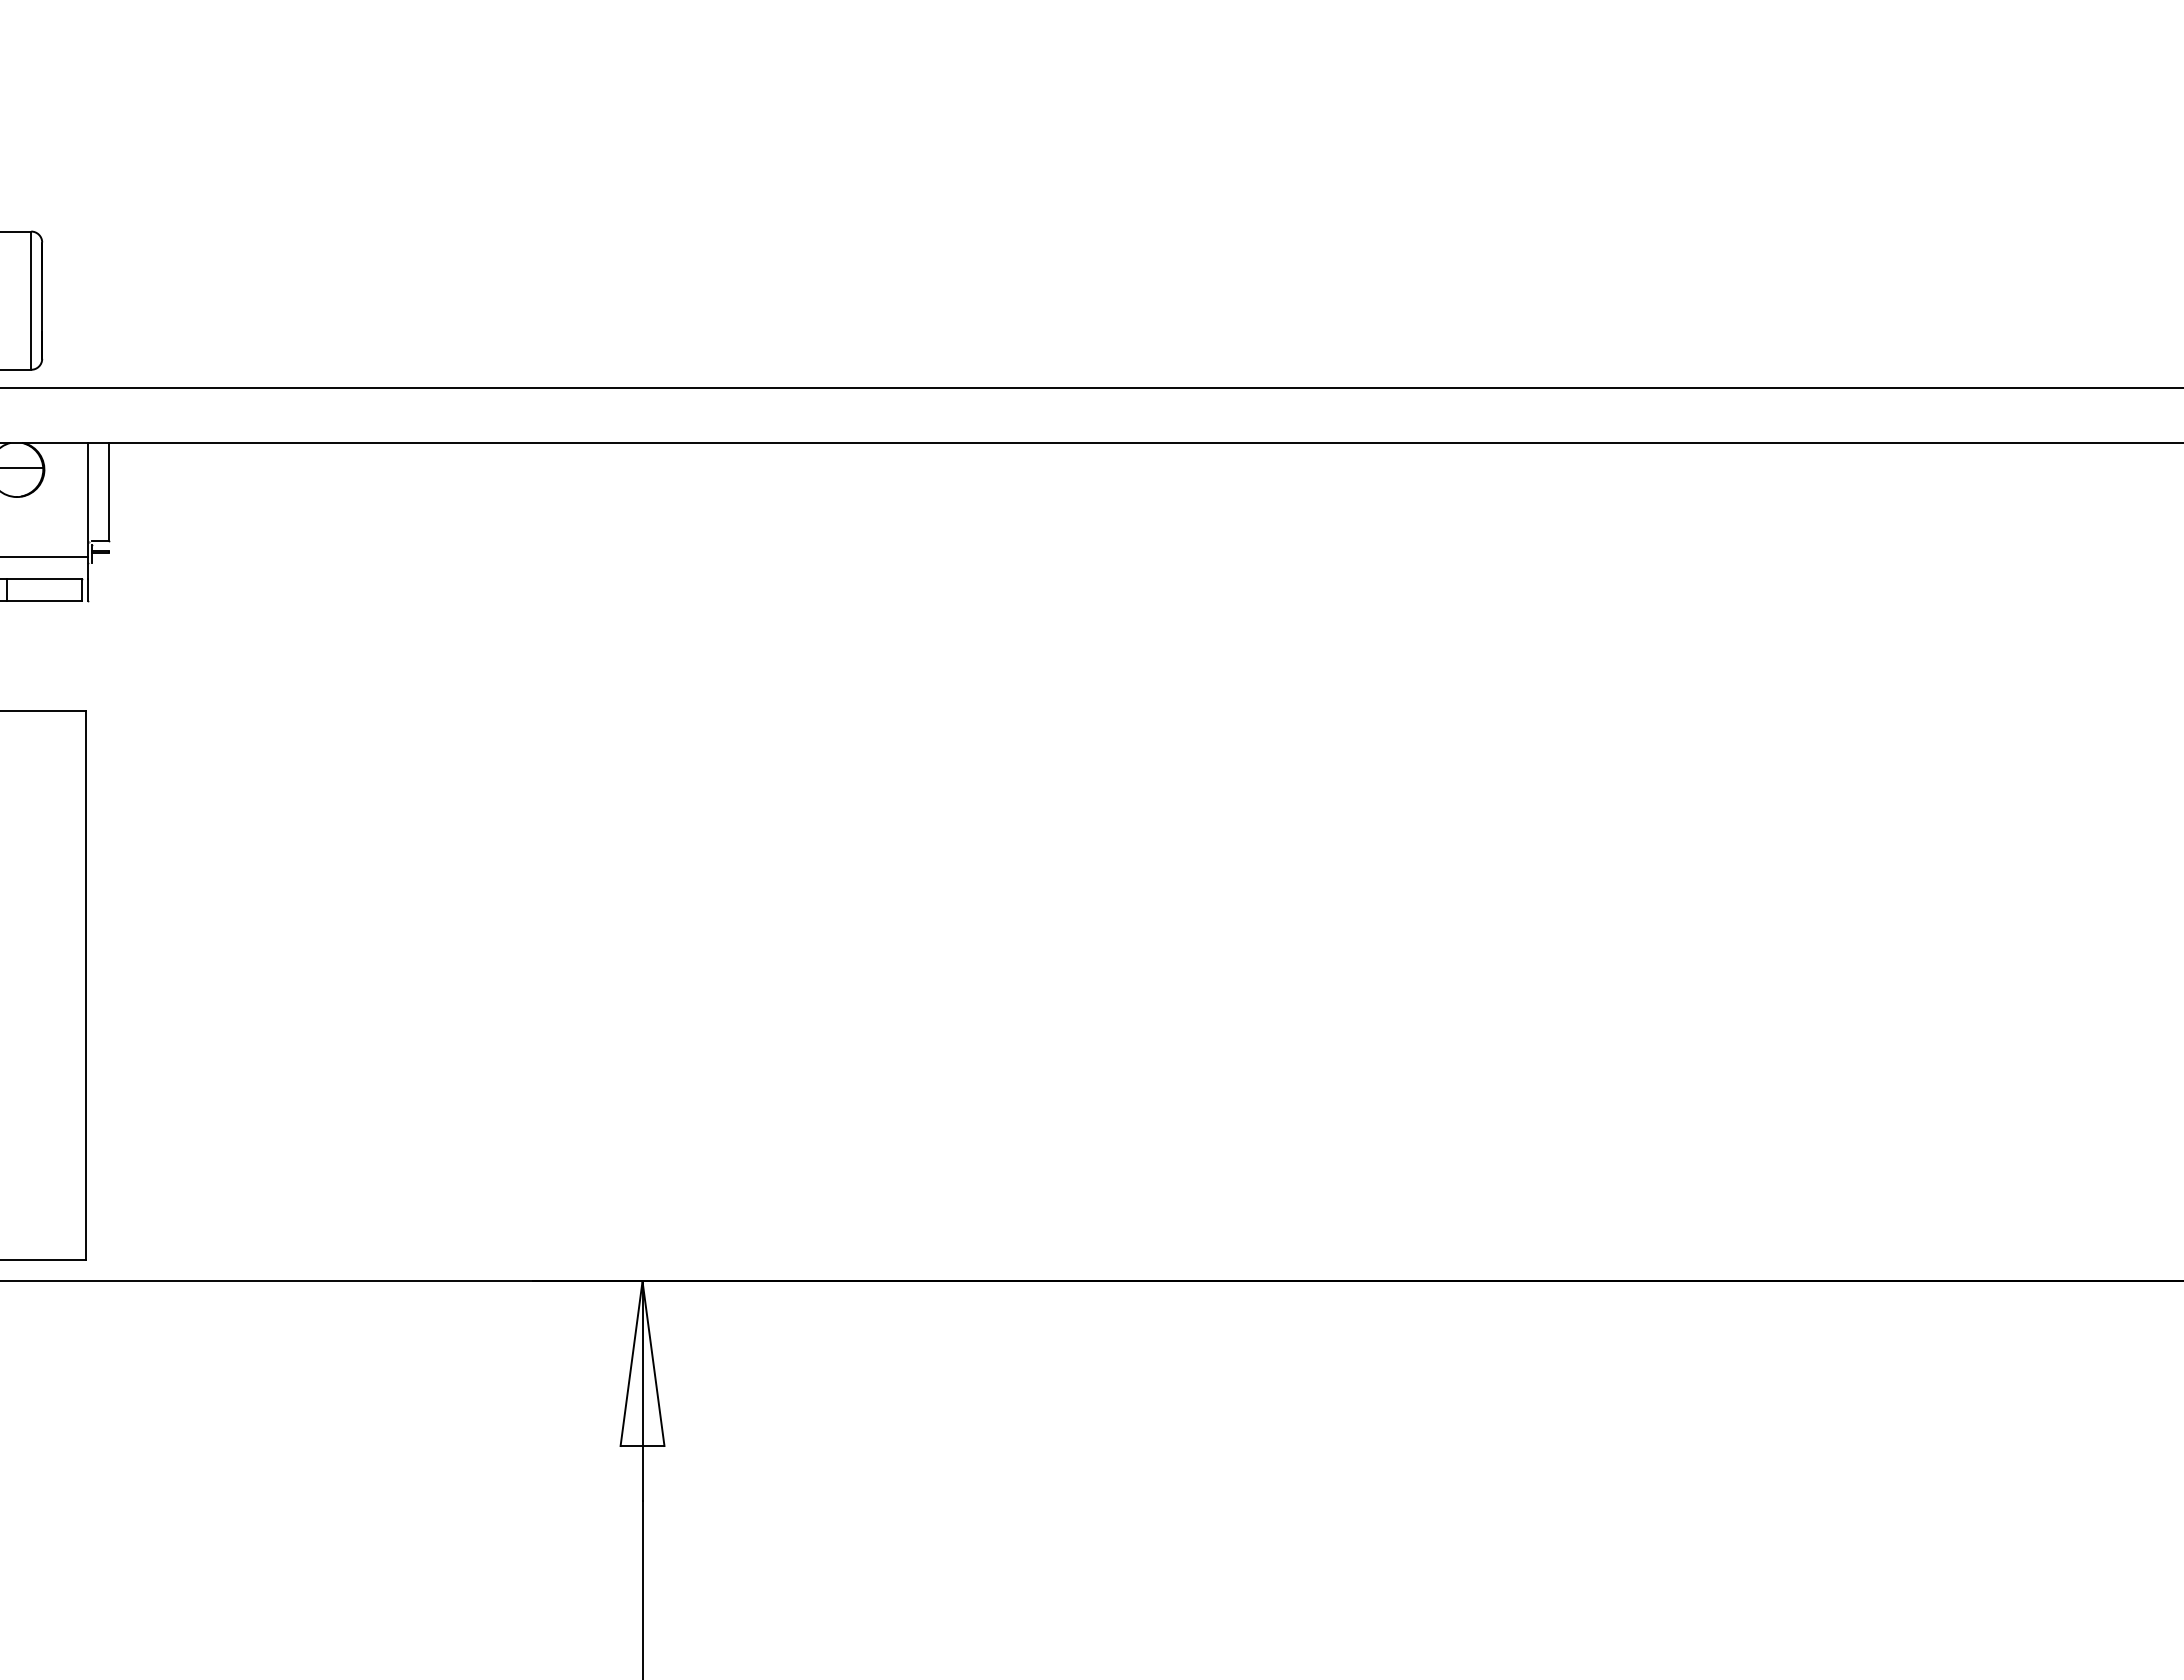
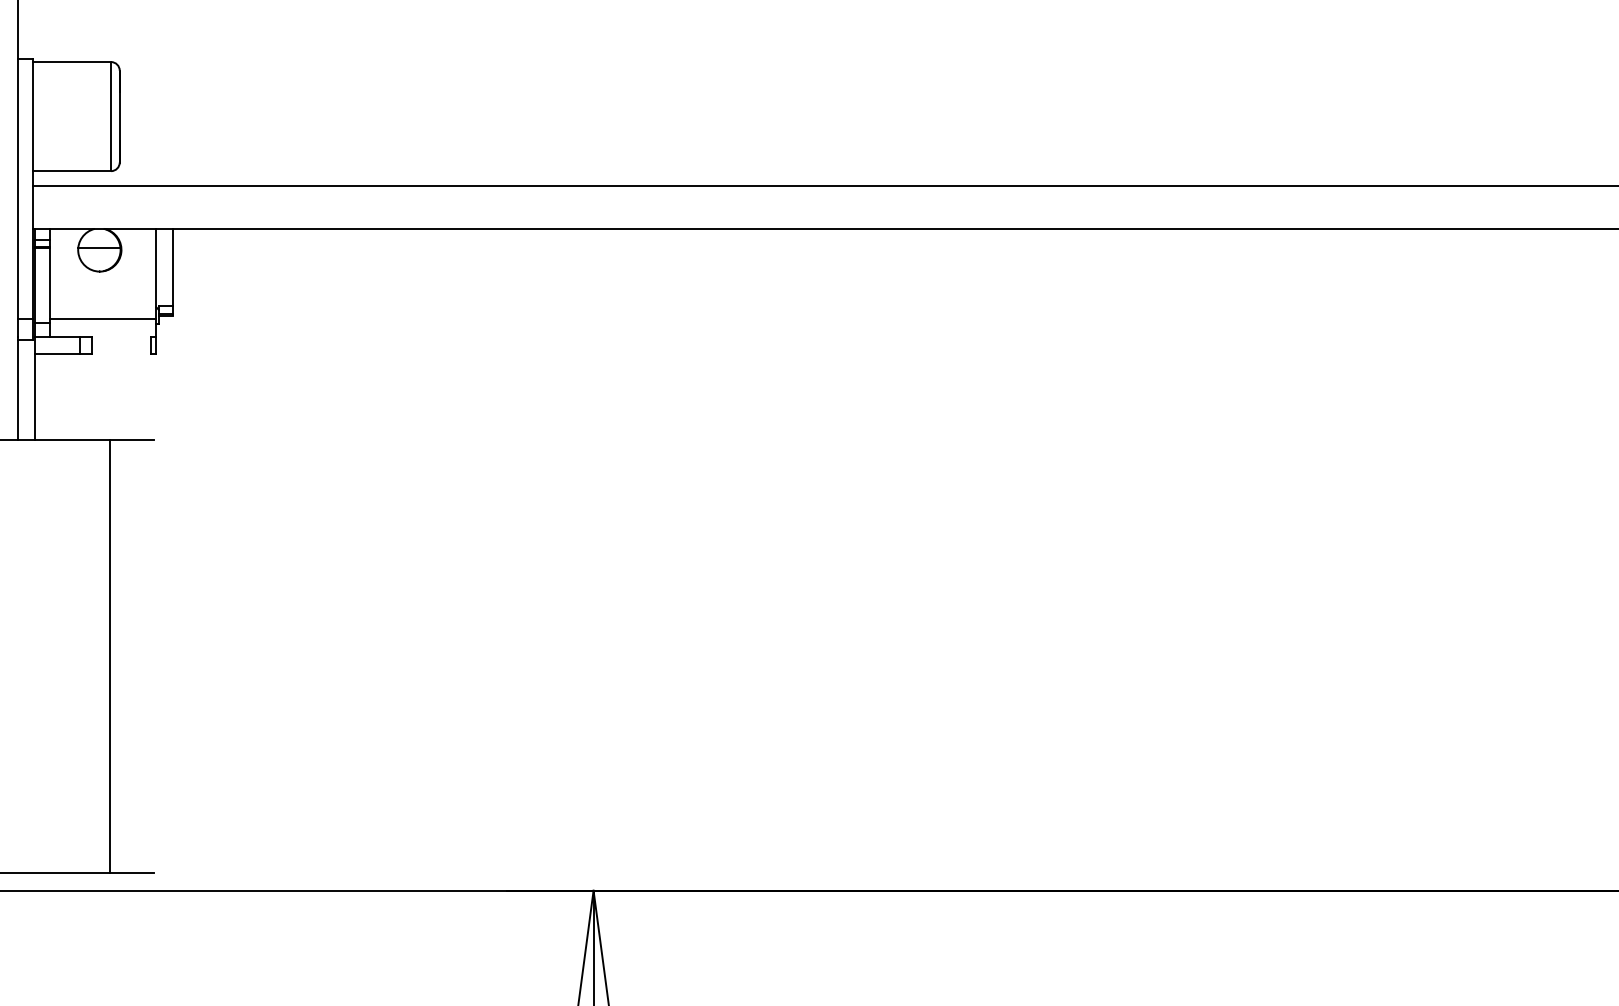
line: (43, 579) -> (120, 336), removed
line: (43, 601) -> (120, 354), removed
line: (86, 984) -> (110, 656), moved

